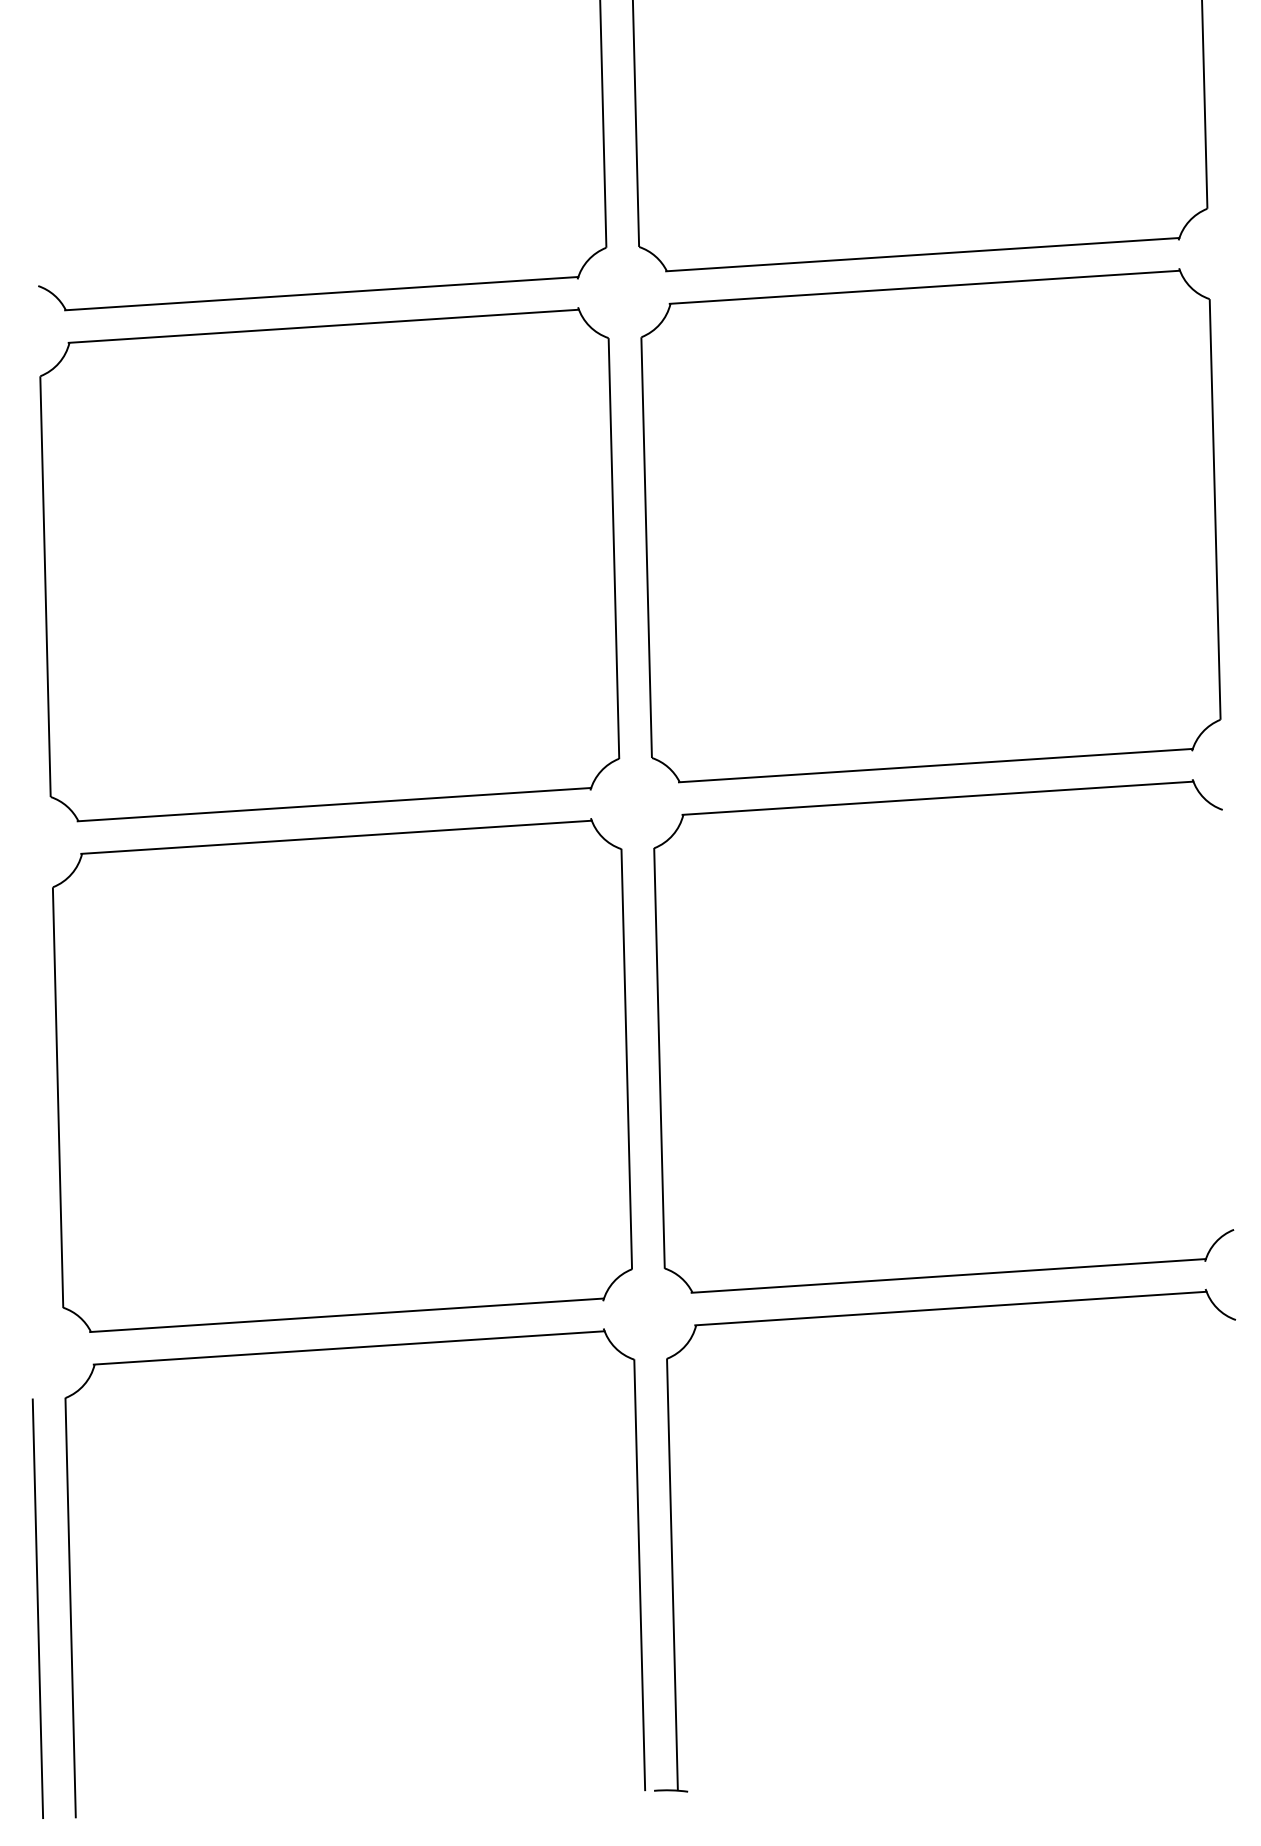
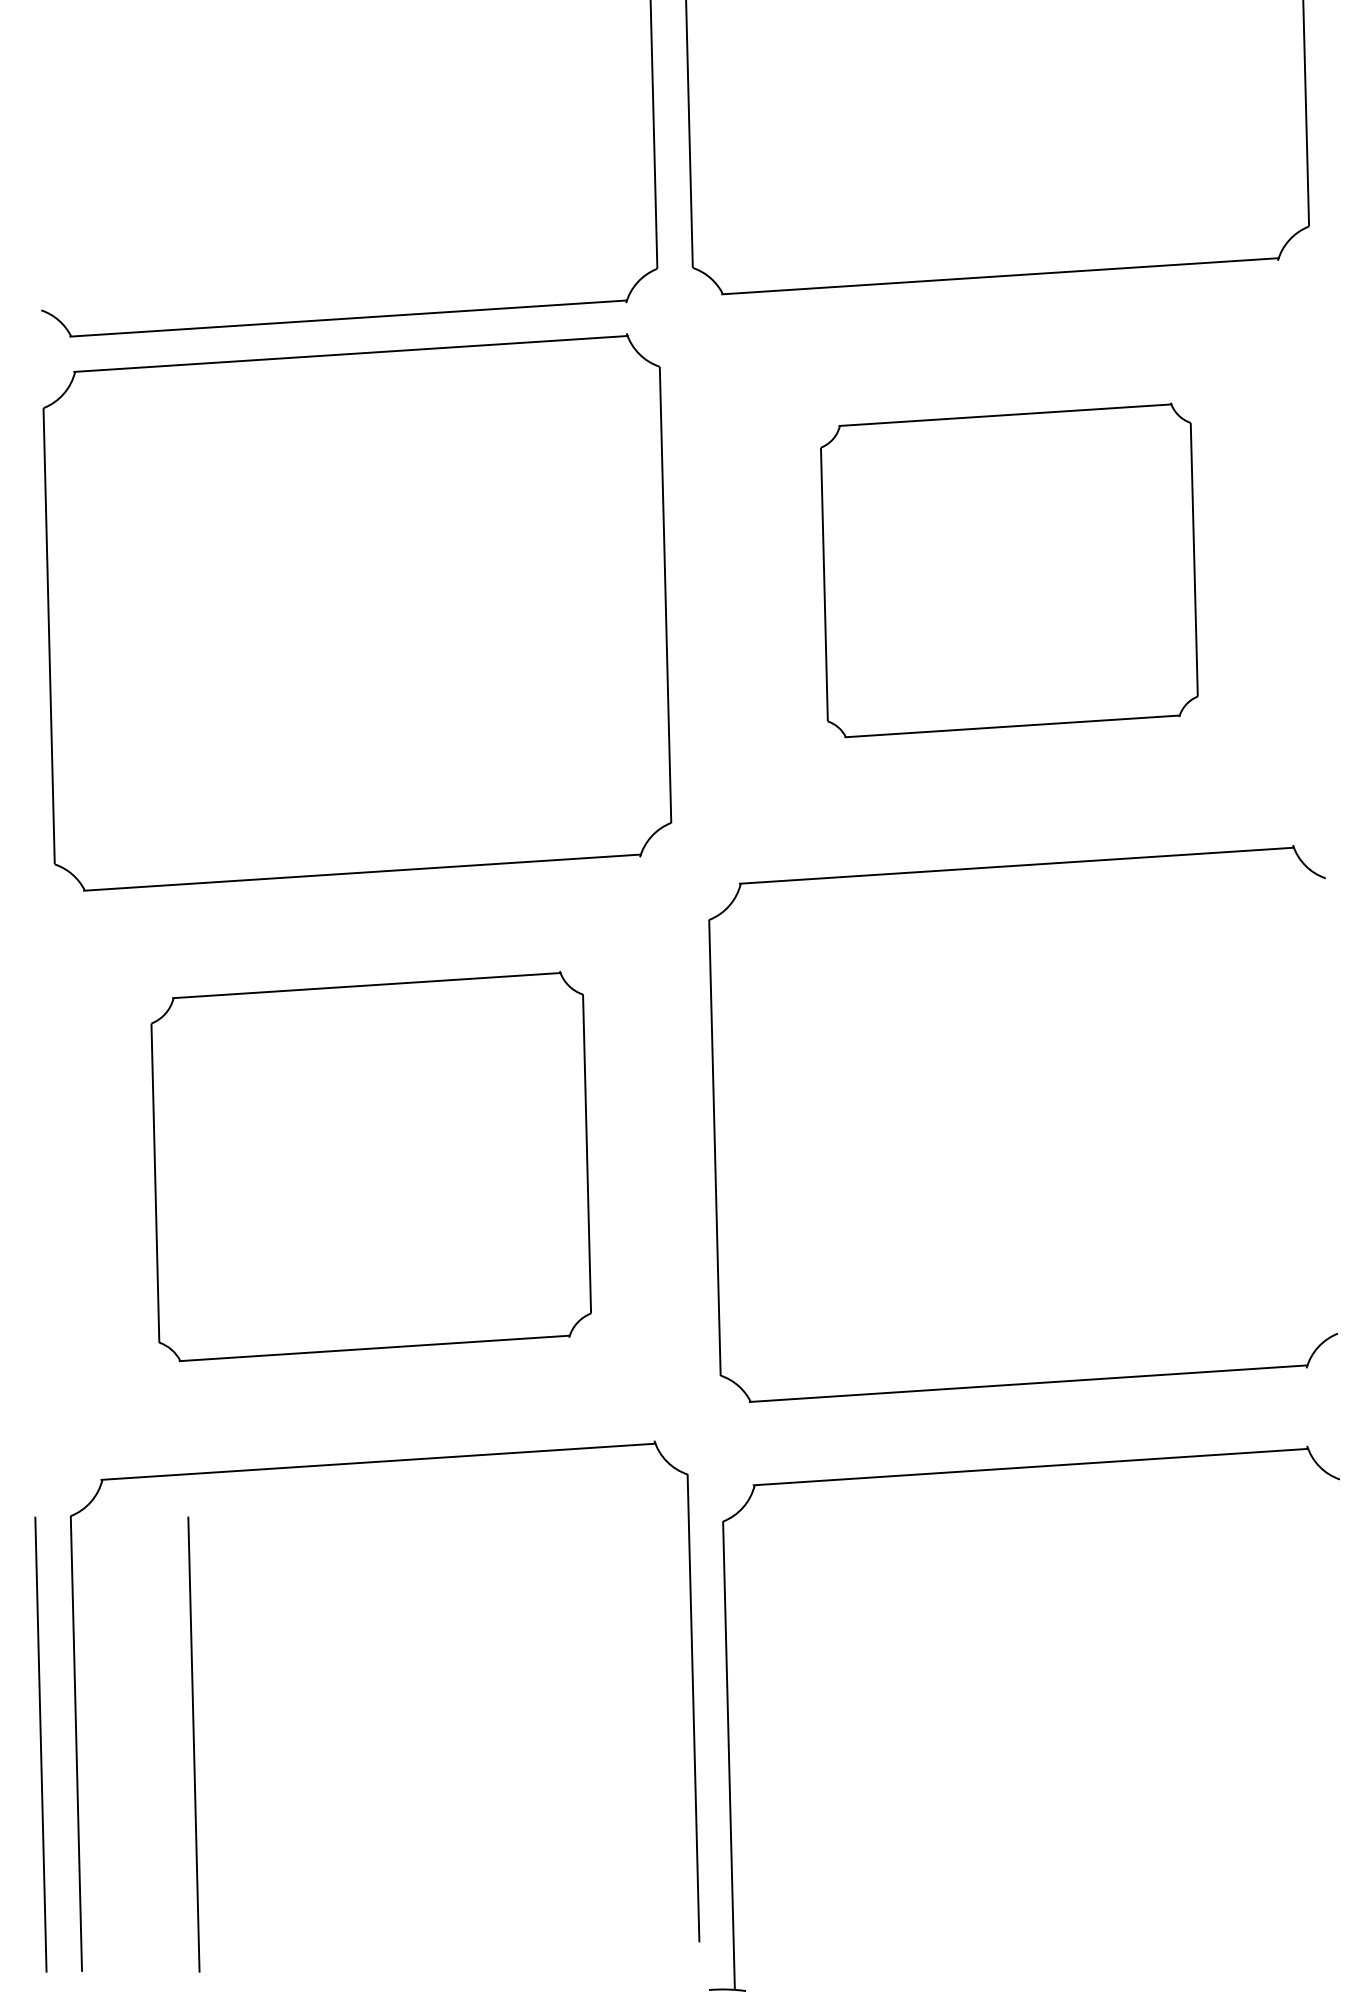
part: (931, 525) -> (1009, 570), size x0.6
part: (342, 1075) -> (371, 1166), size x0.7
part: (935, 1310) -> (1014, 1469), moved
line: (178, 1608) -> (193, 1744), added

